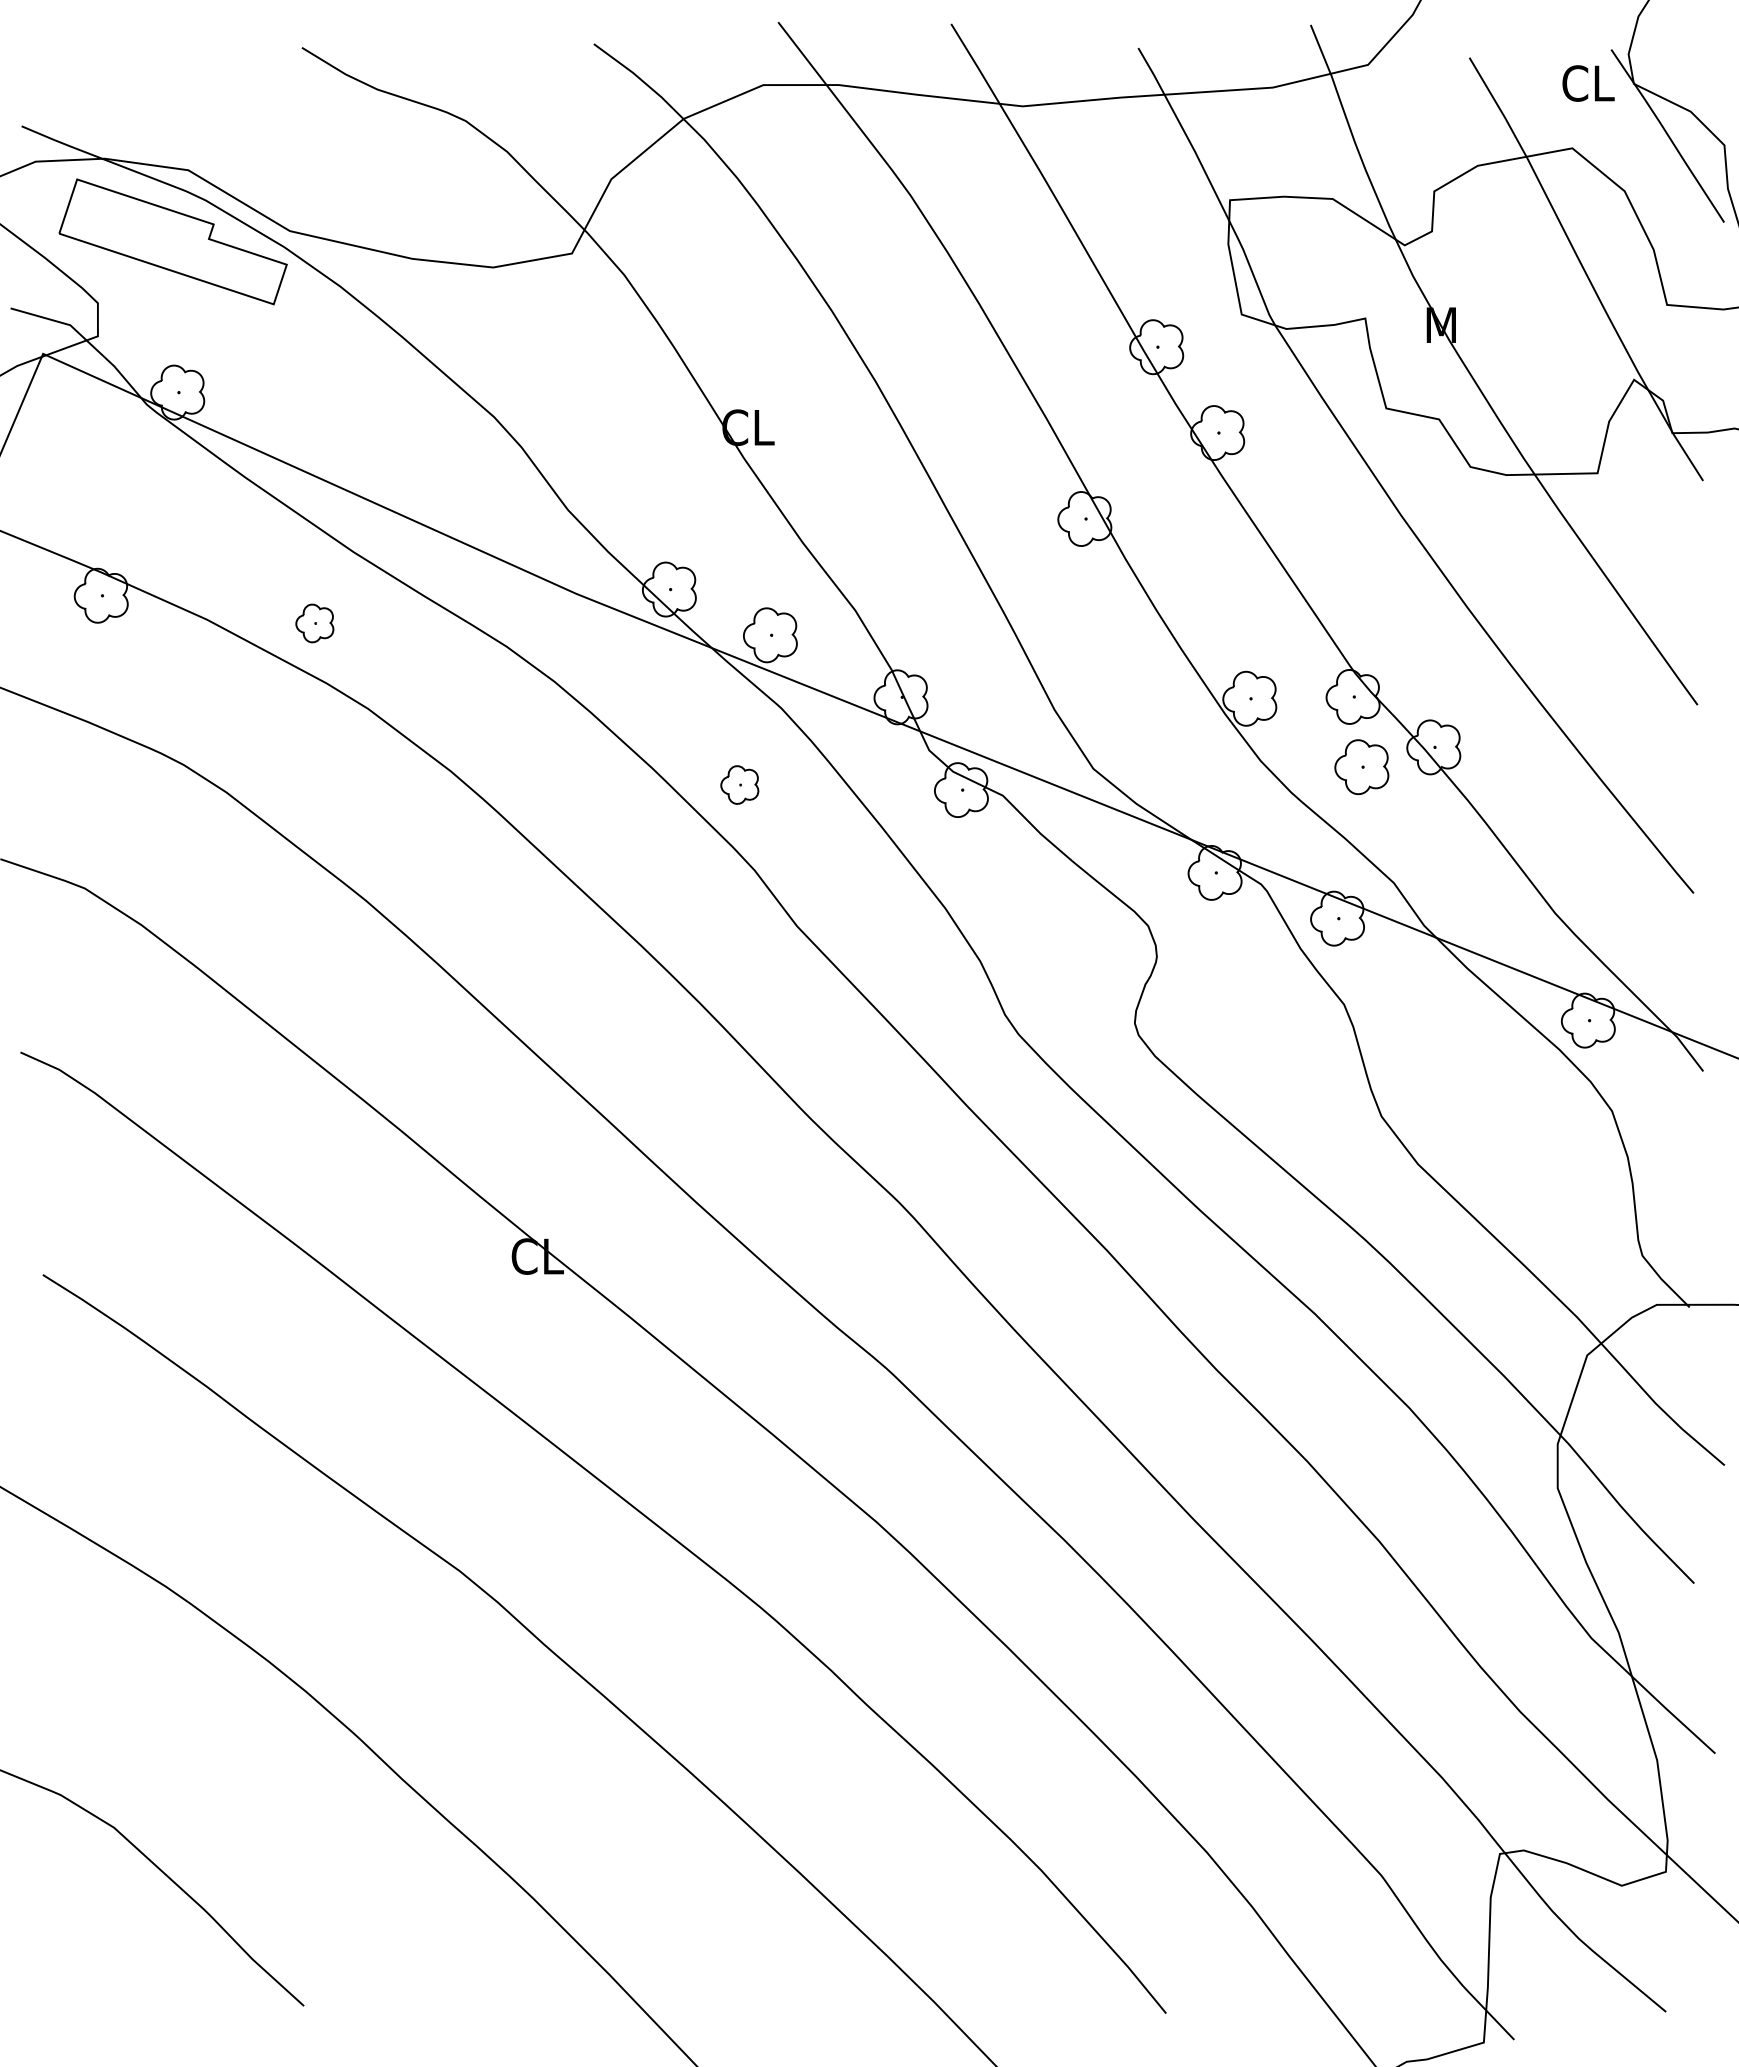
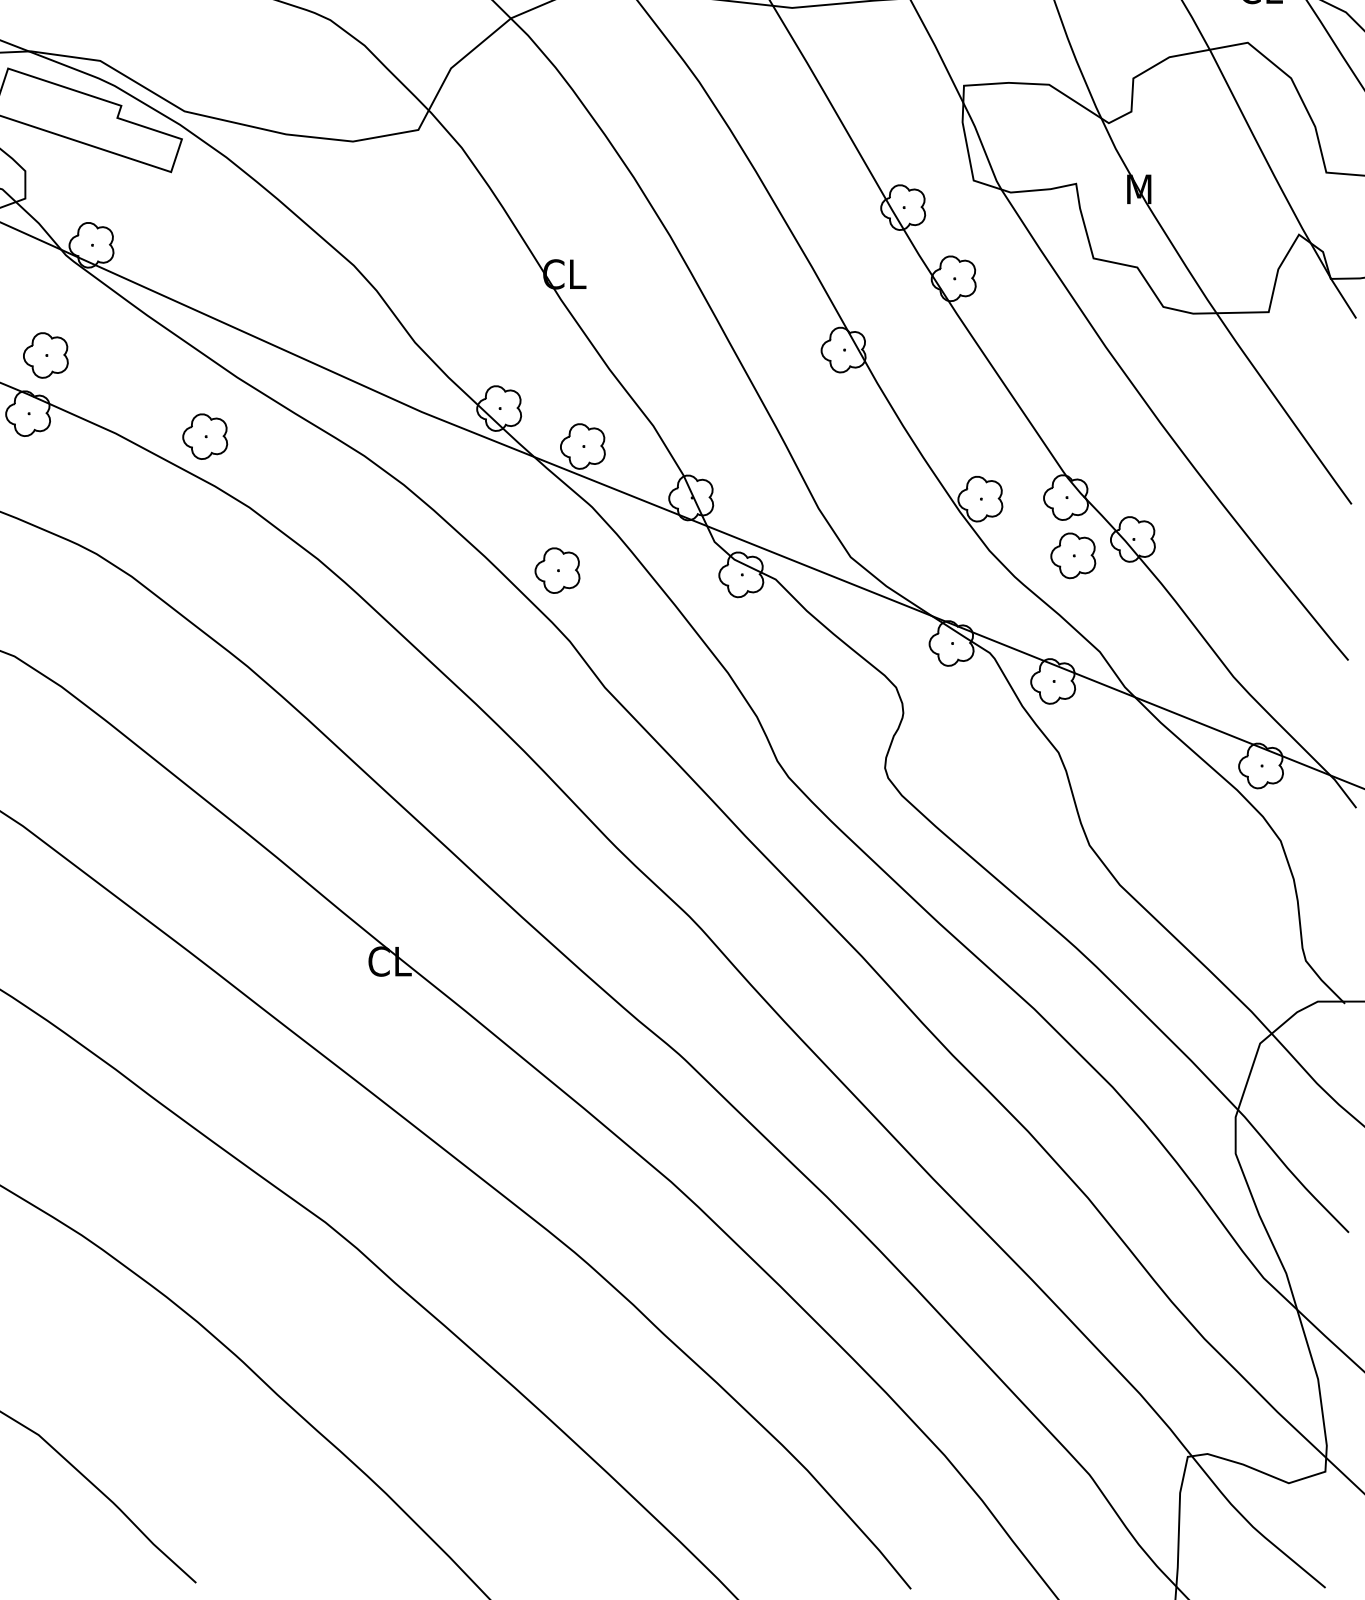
part: (122, 525) -> (45, 355), added
part: (314, 623) -> (204, 436), size x1.43
part: (739, 784) -> (557, 570), size x1.43

